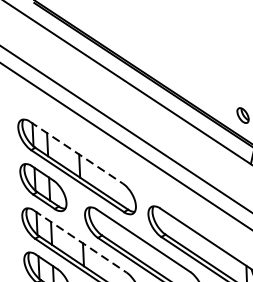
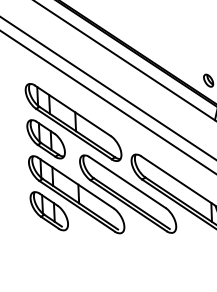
line: (77, 153) -> (73, 111), dashed -> solid
line: (80, 241) -> (76, 183), dashed -> solid

